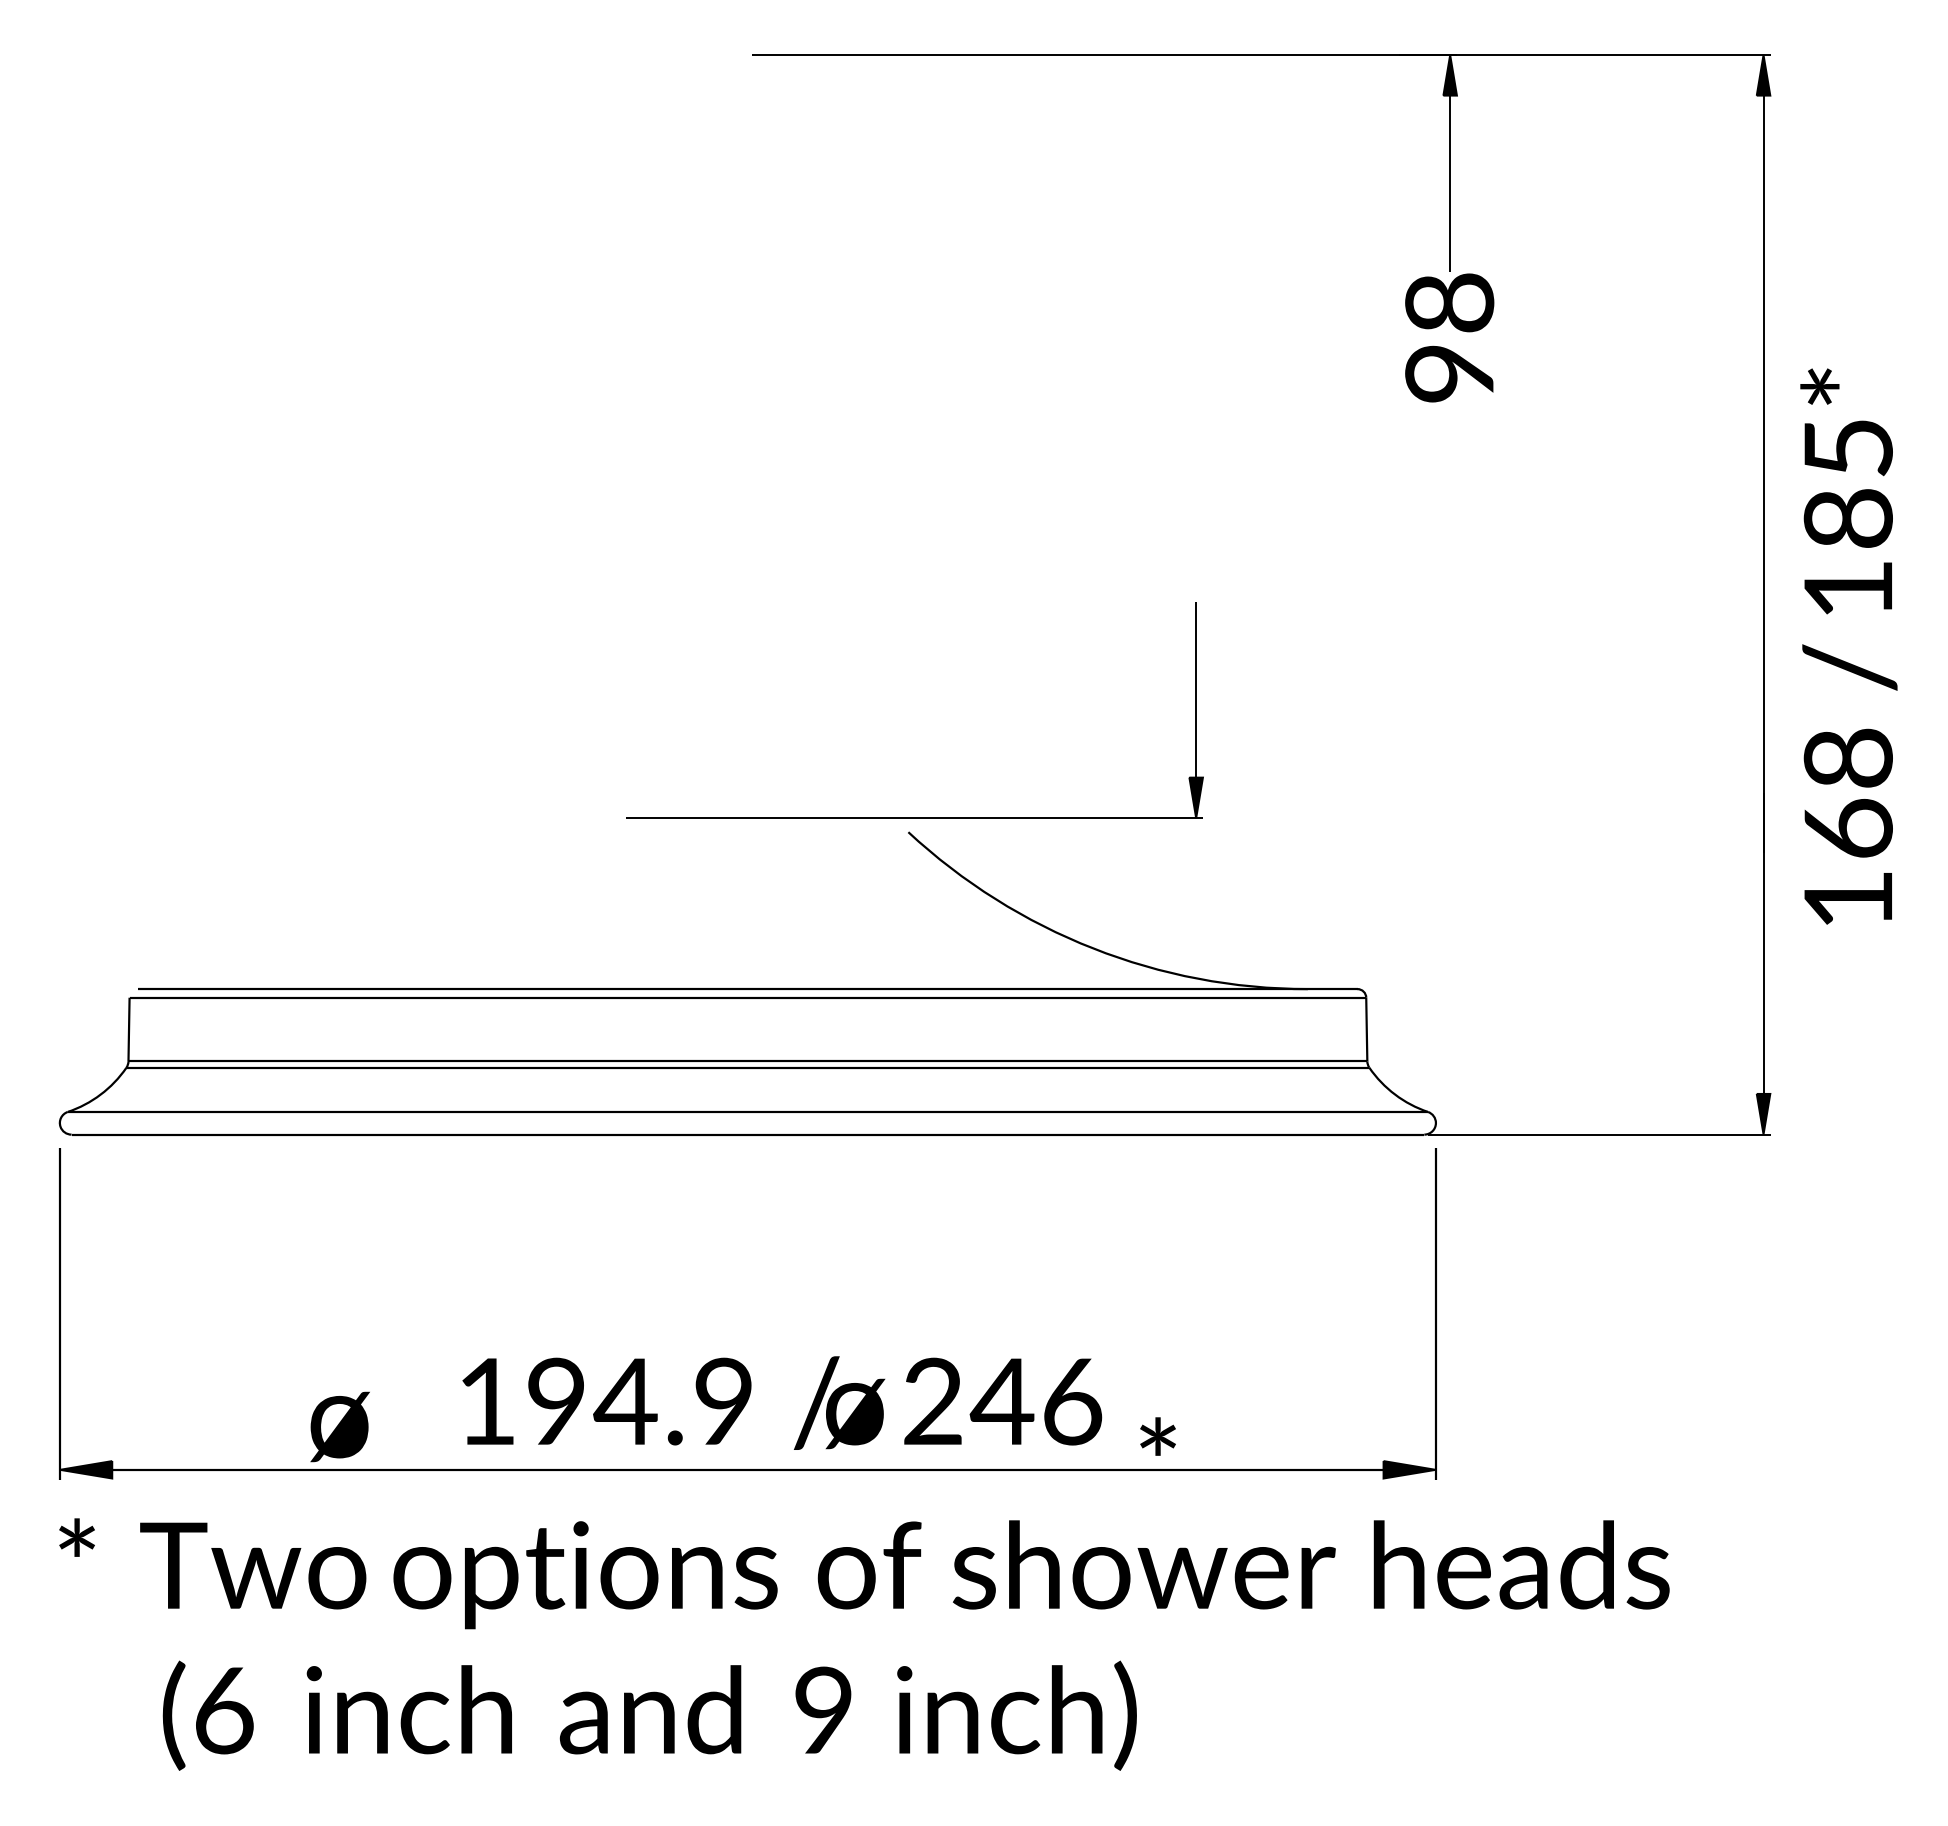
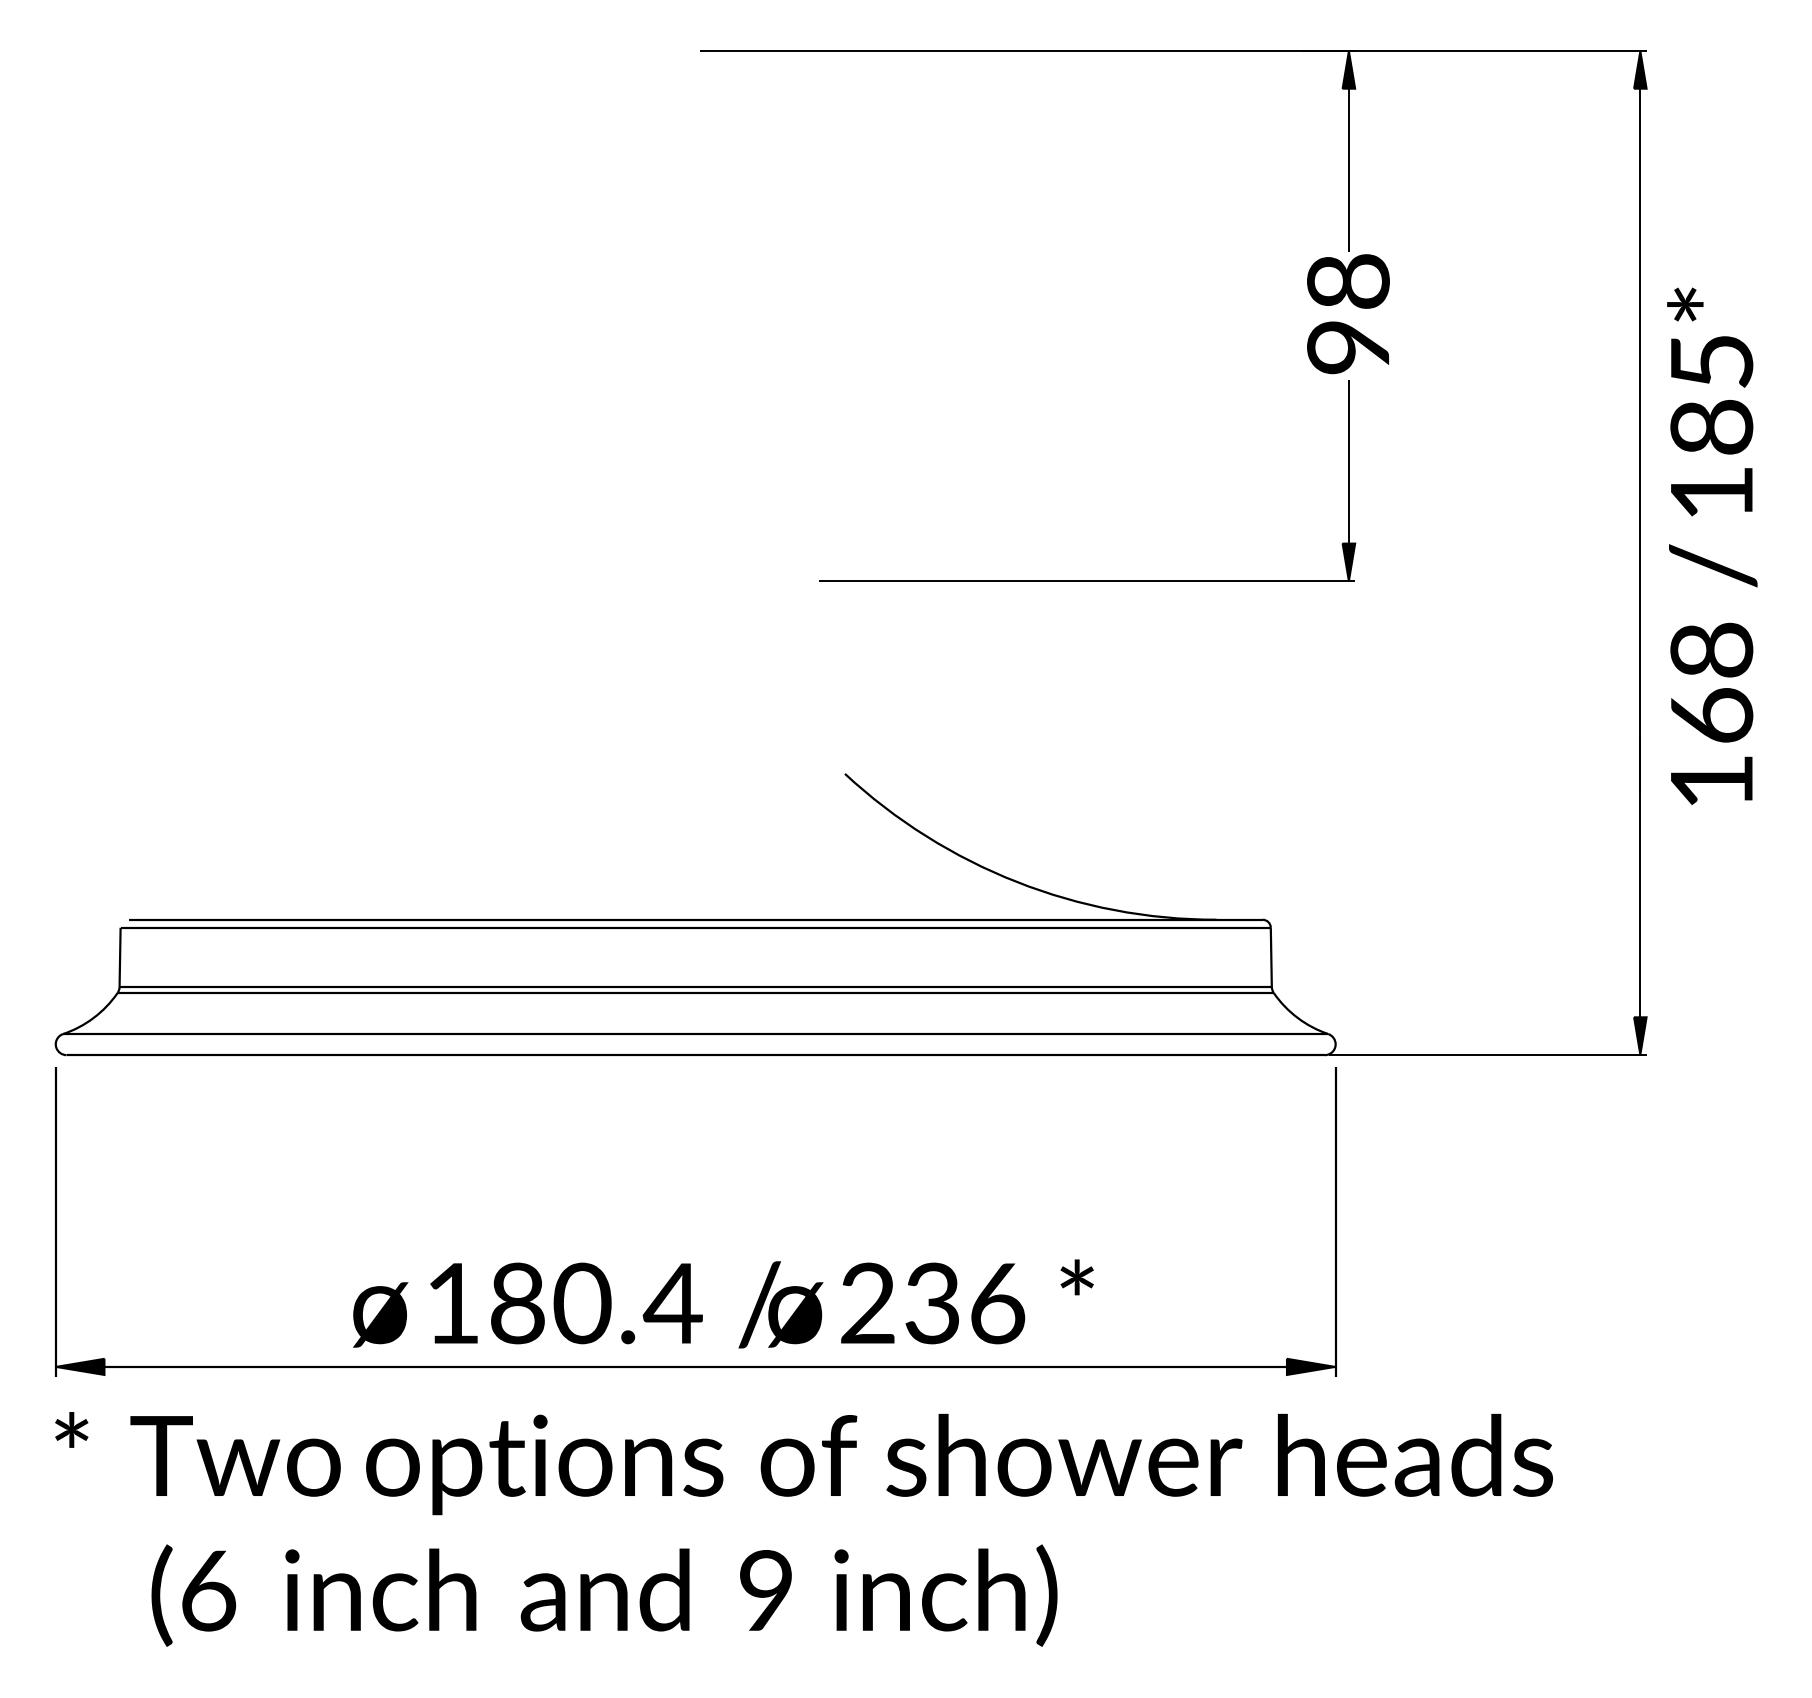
text: (1848, 646) -> (1711, 546), moved
part: (914, 817) -> (1086, 580), moved
text: (641, 1401) -> (596, 1303), 194.9 -> 180.4
text: (1001, 1401) -> (931, 1303), 246 -> 236
text: (339, 1426) -> (380, 1314), moved
text: (1157, 1436) -> (1076, 1277), moved

